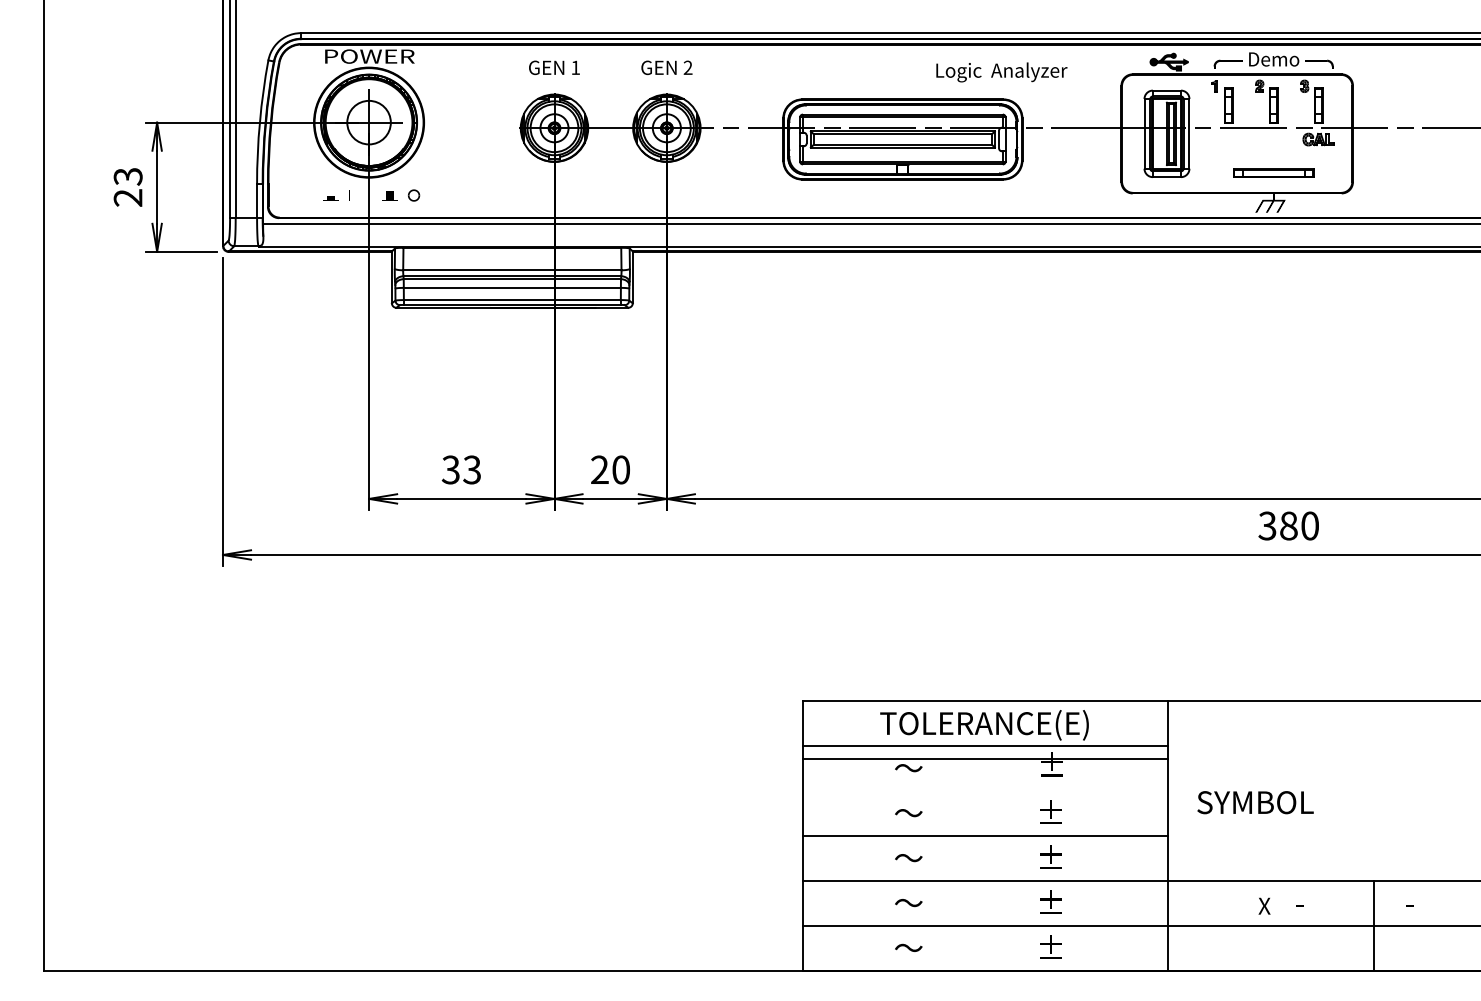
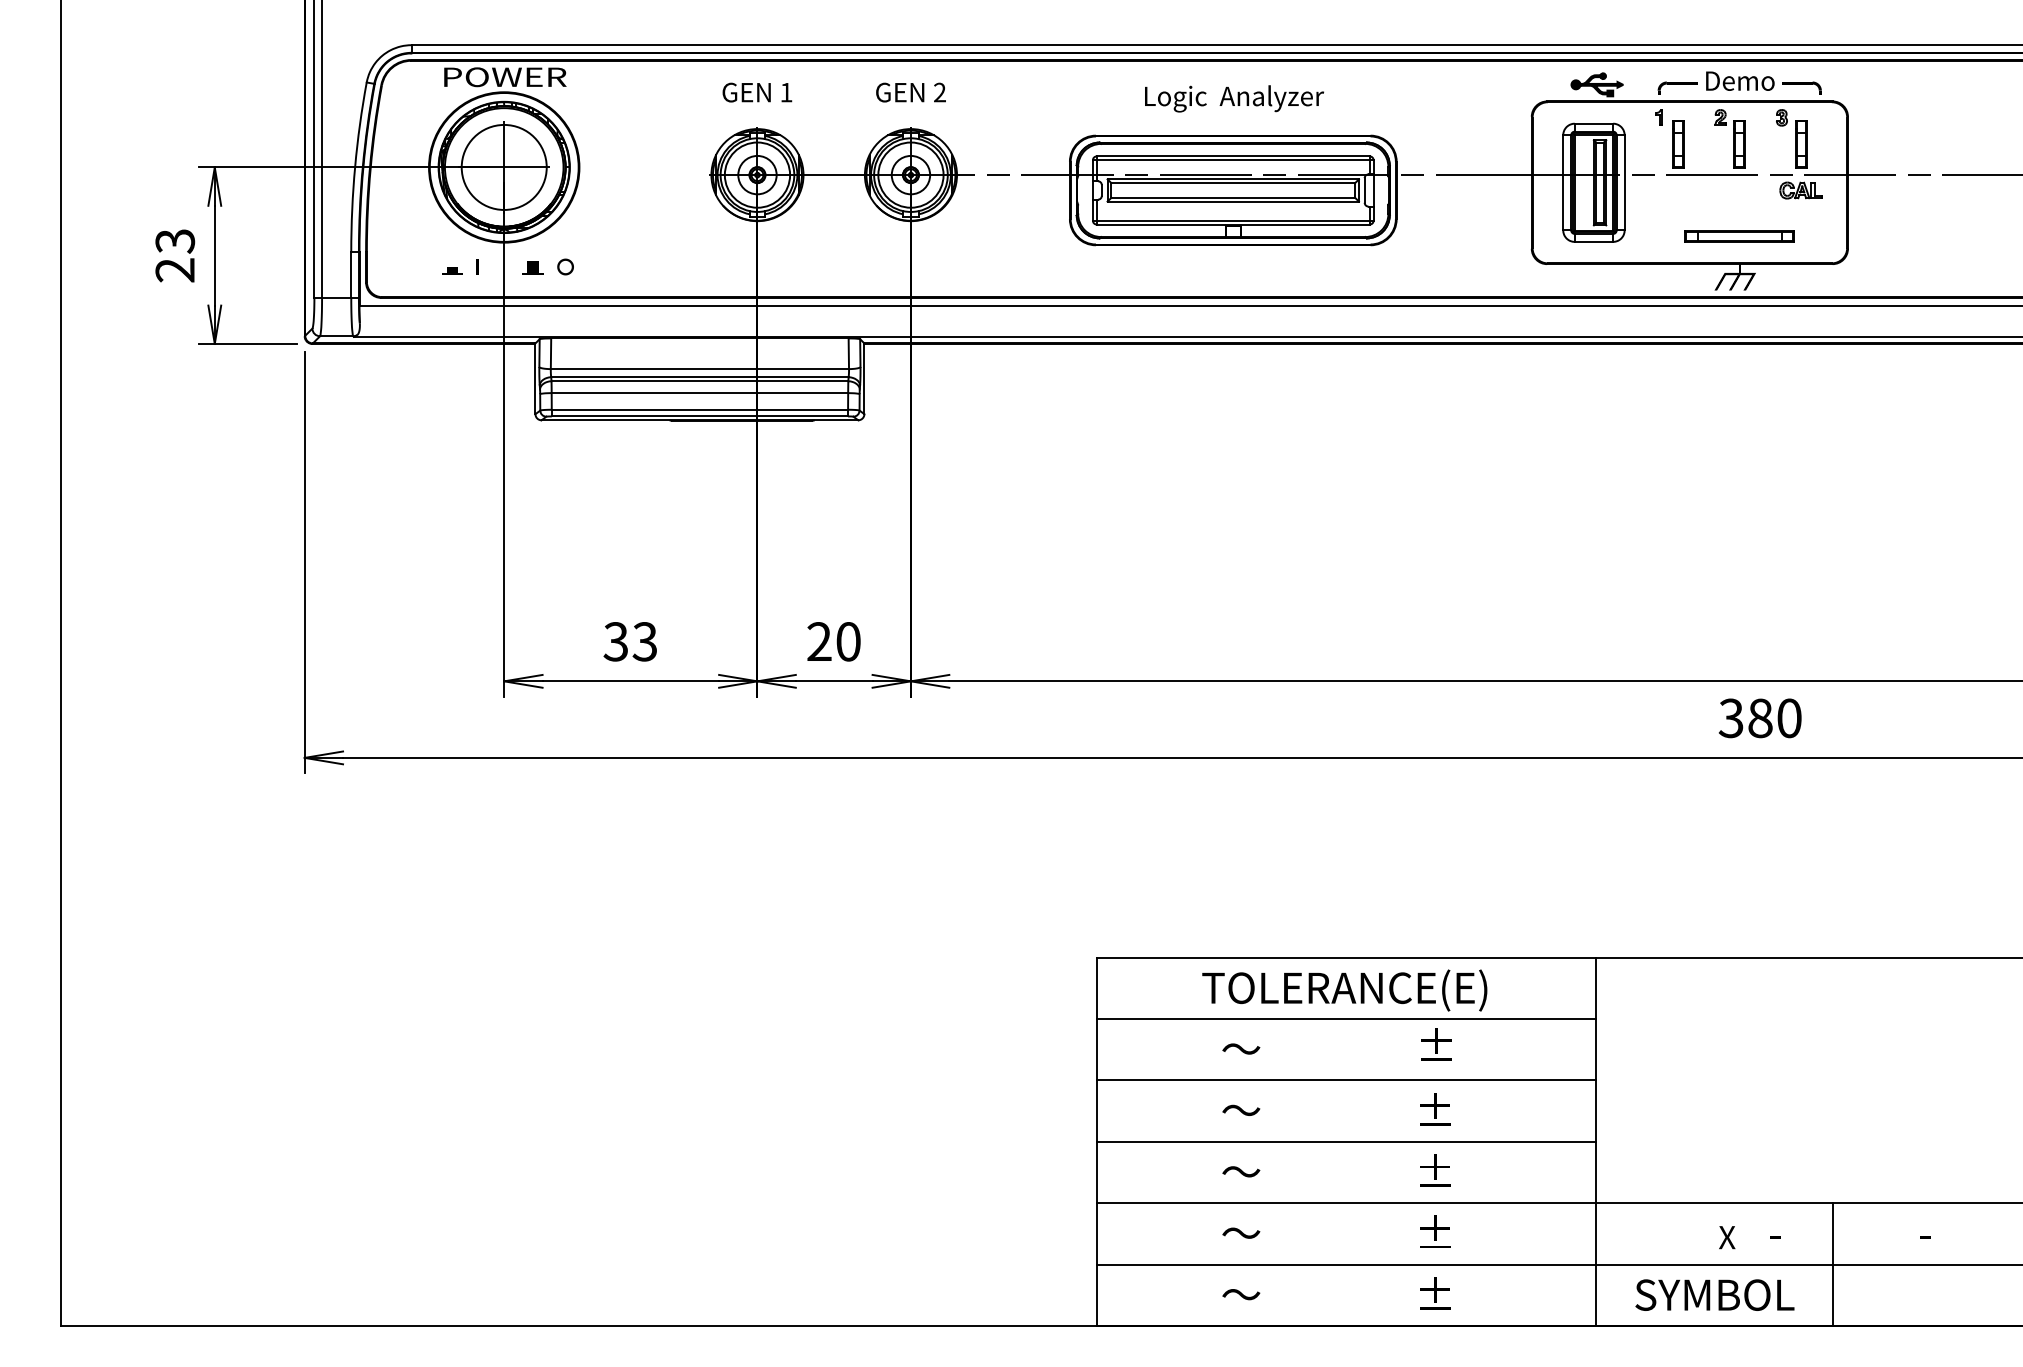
text: (1001, 72) -> (1234, 98), moved
circle: (368, 121) -> (503, 166), size x1.43
line: (985, 758) -> (1345, 1080), moved
text: (1255, 802) -> (1714, 1294), moved
line: (1373, 925) -> (1833, 1264), moved

